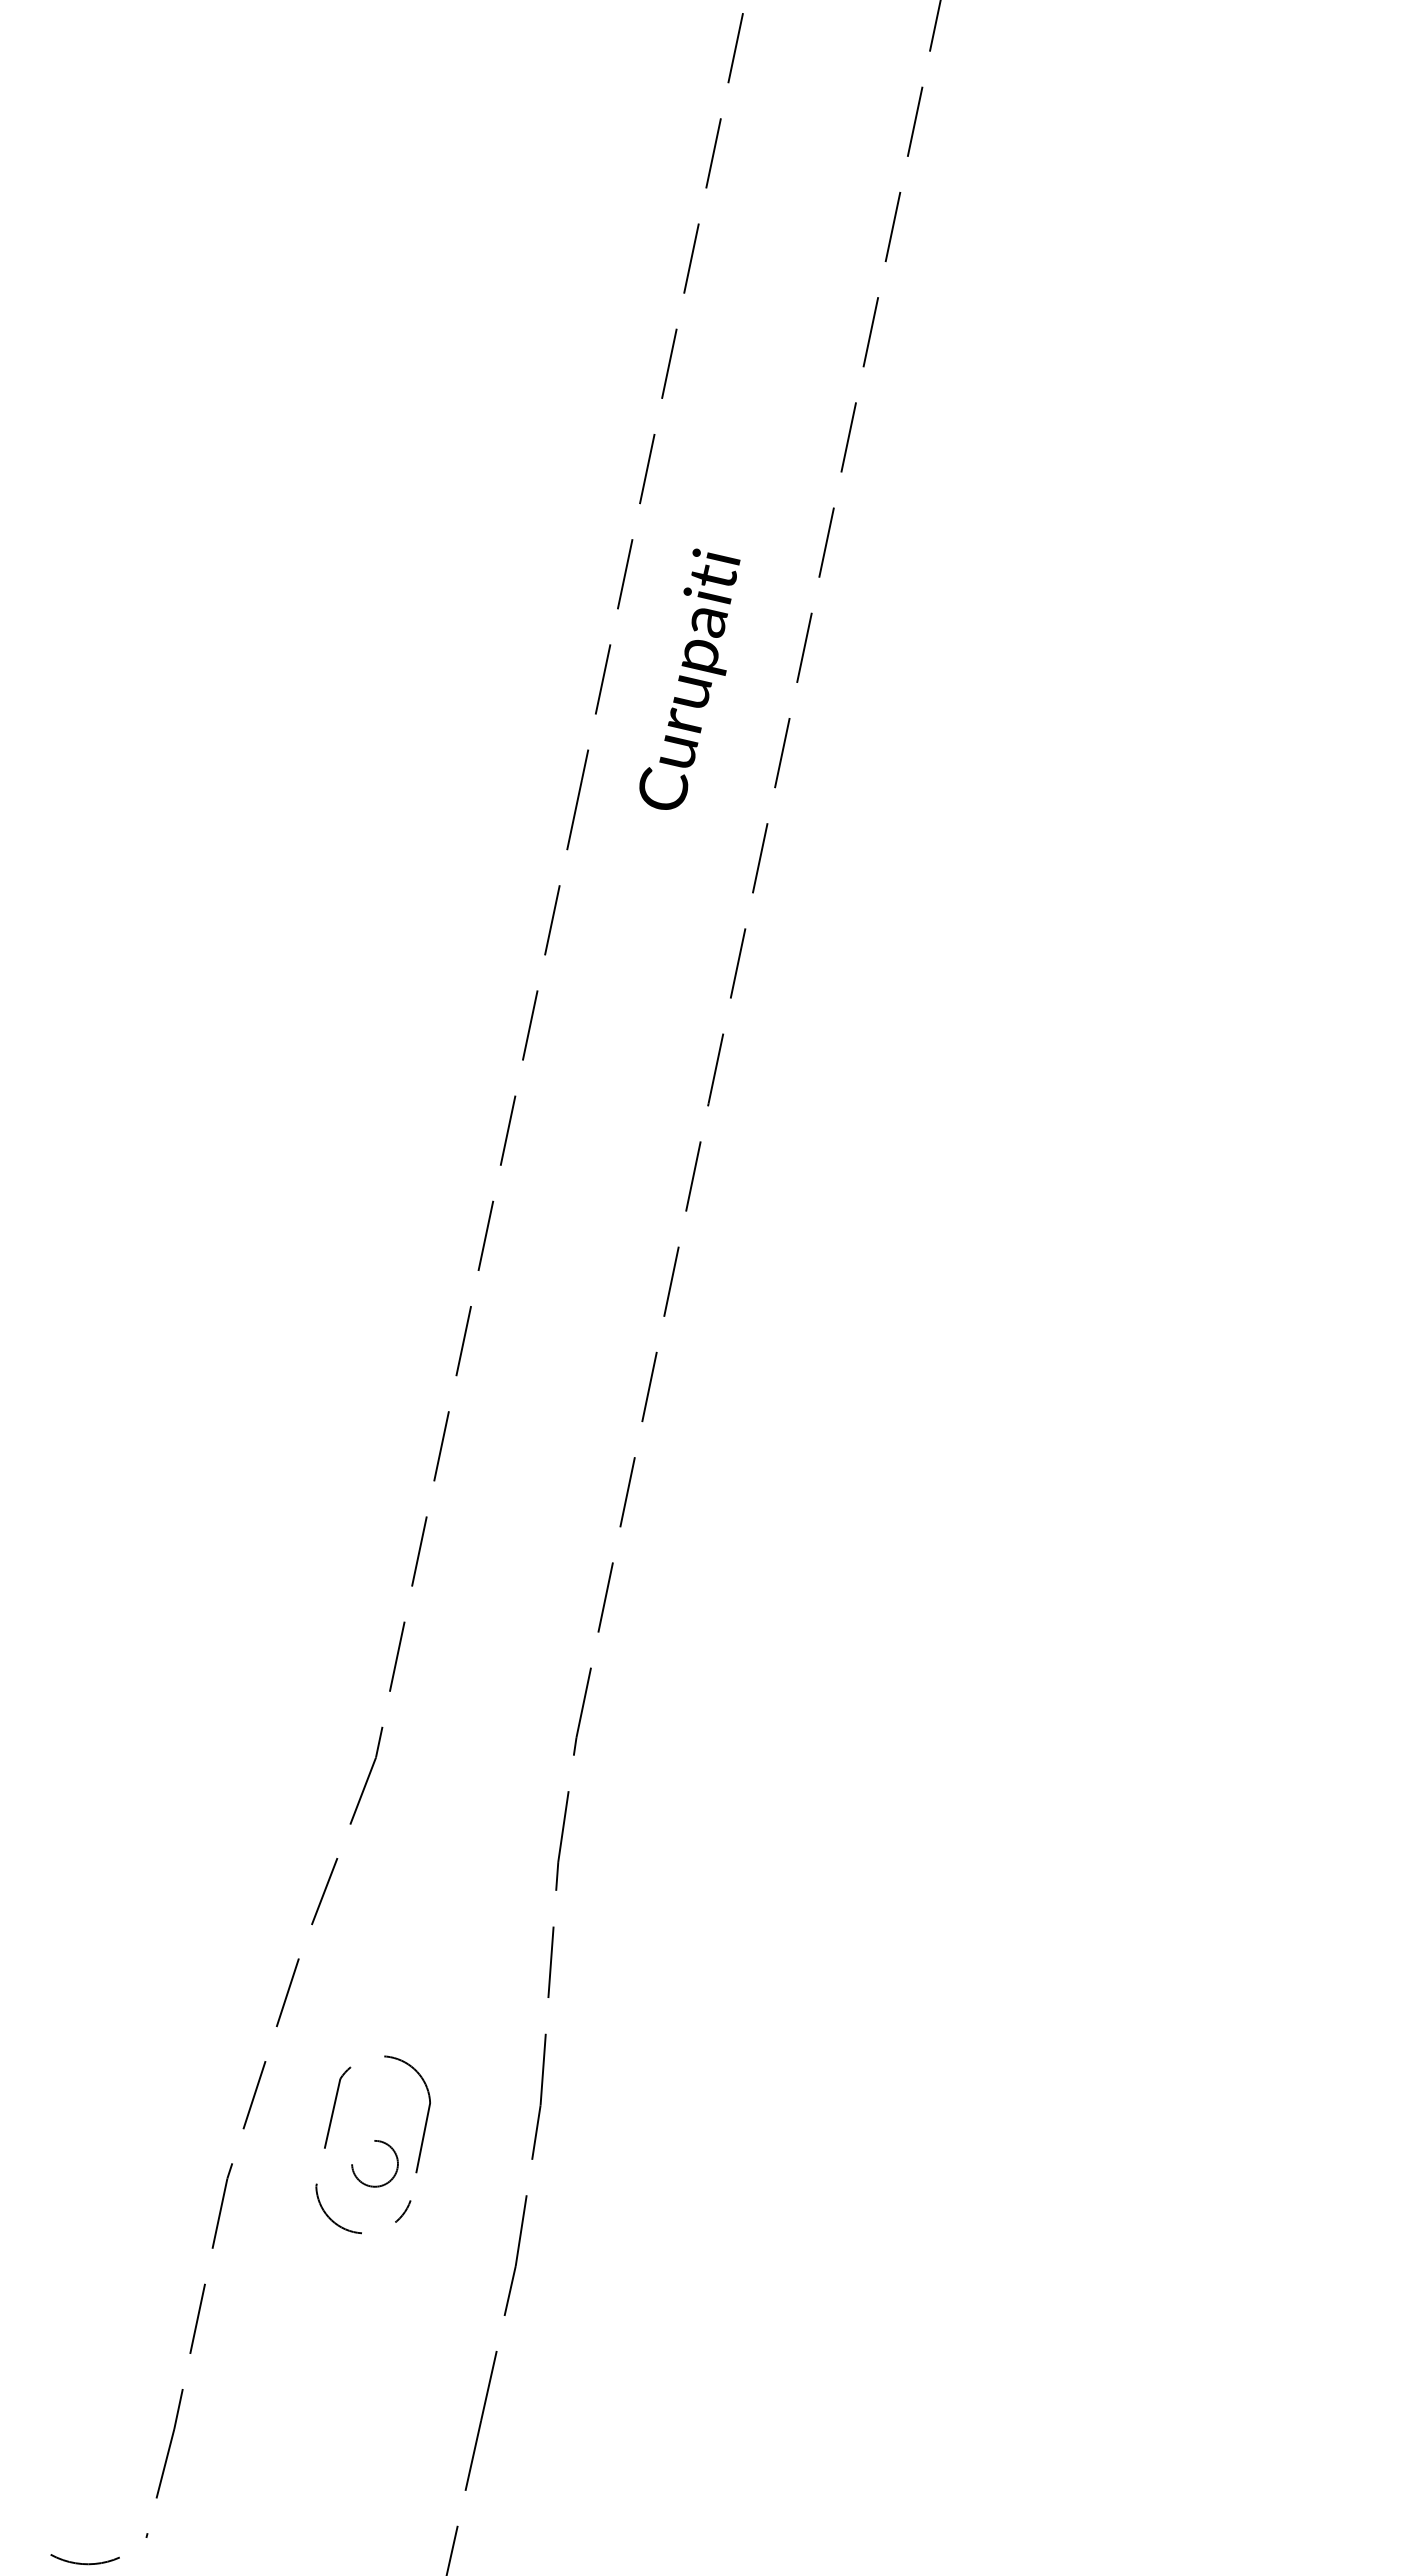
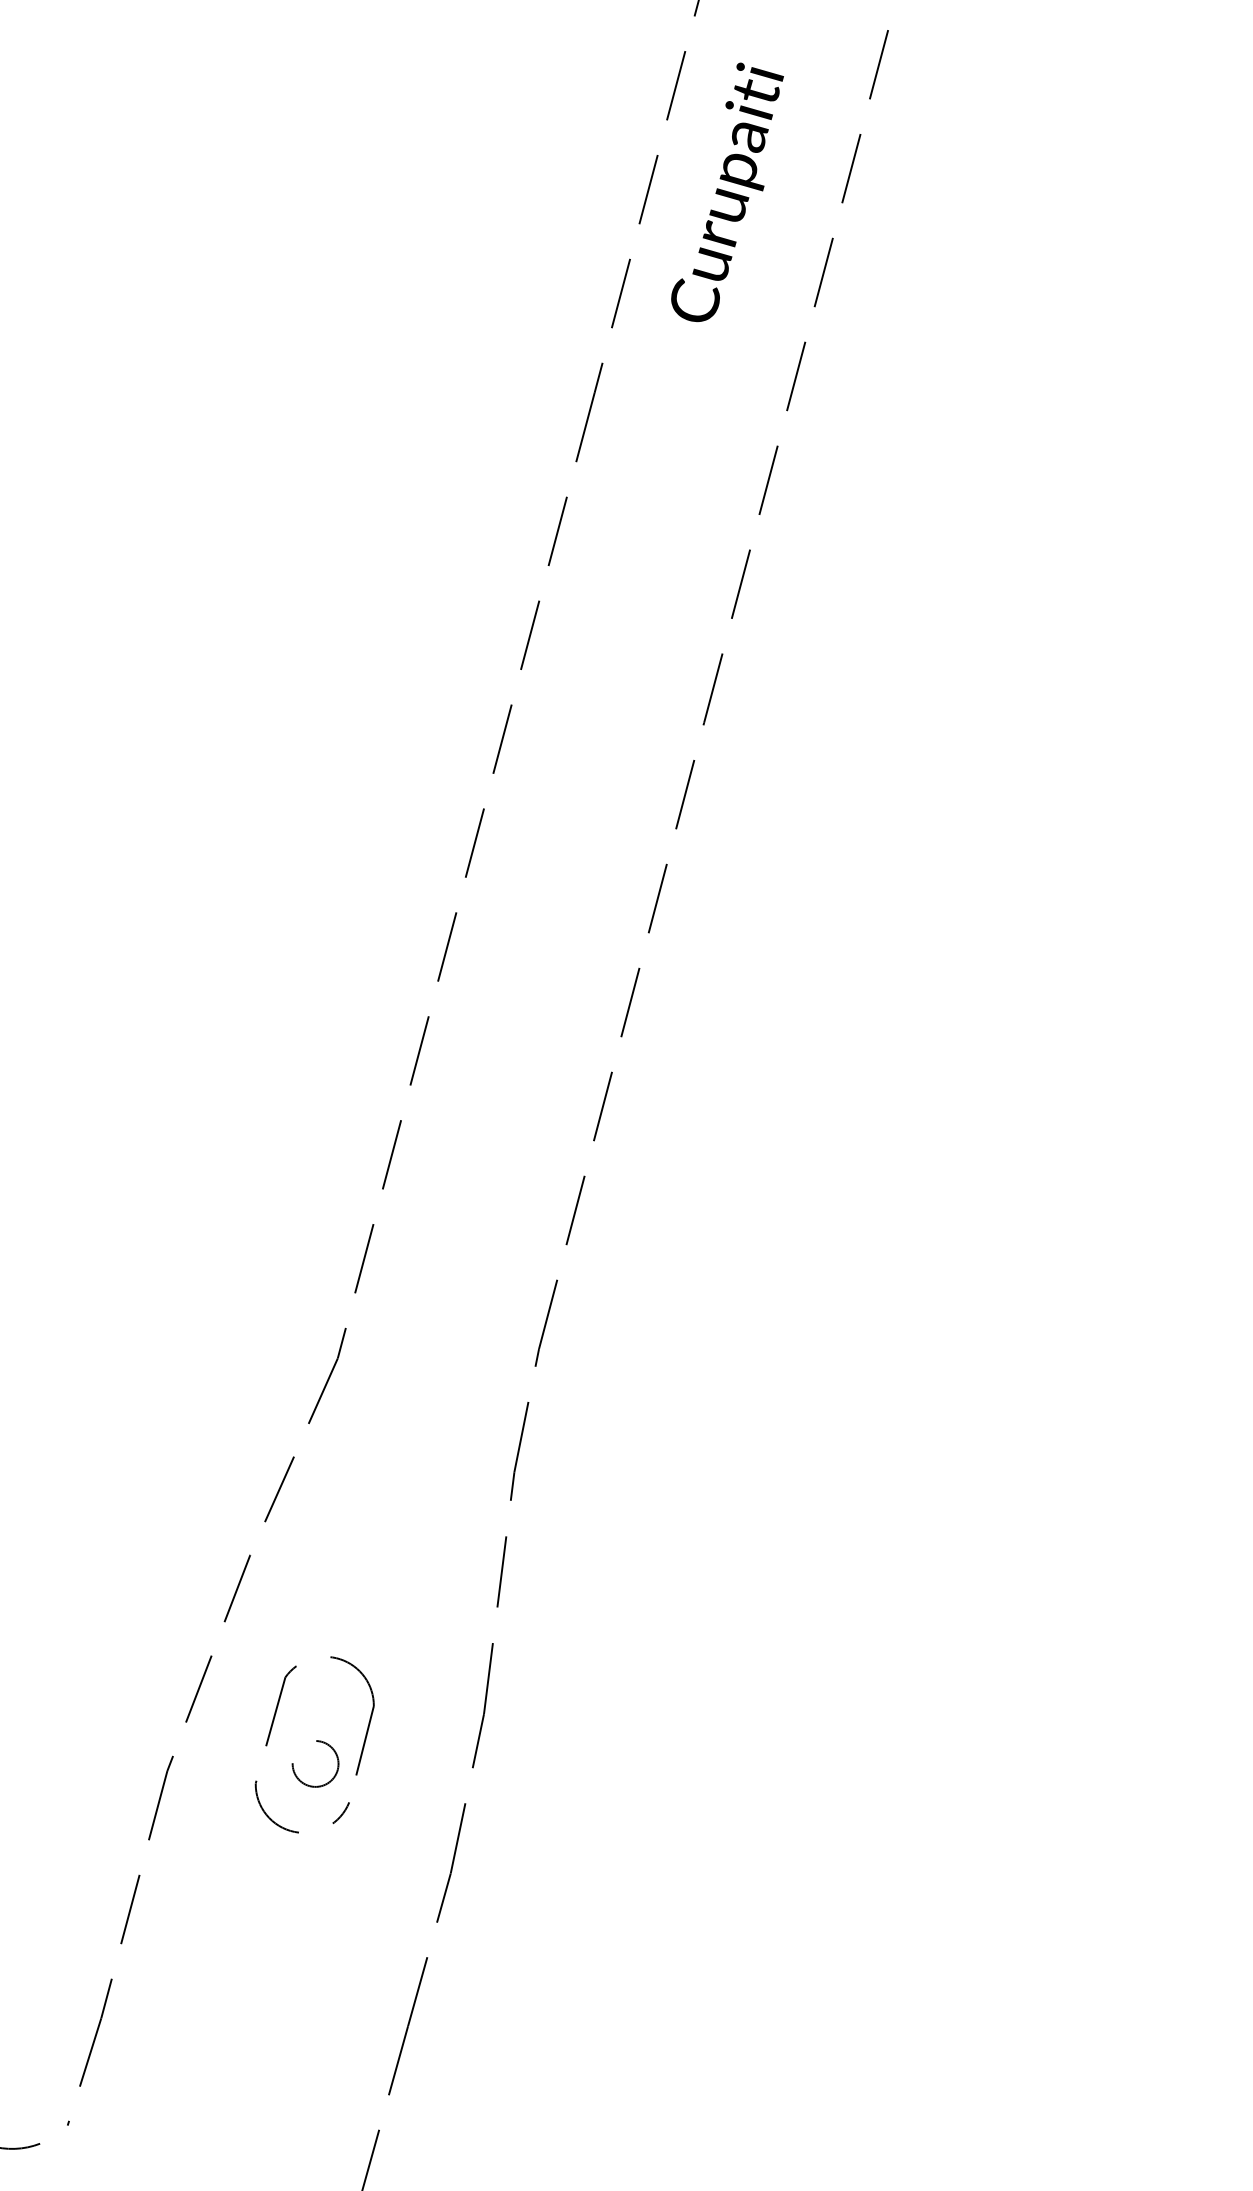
text: (689, 678) -> (726, 191), moved

